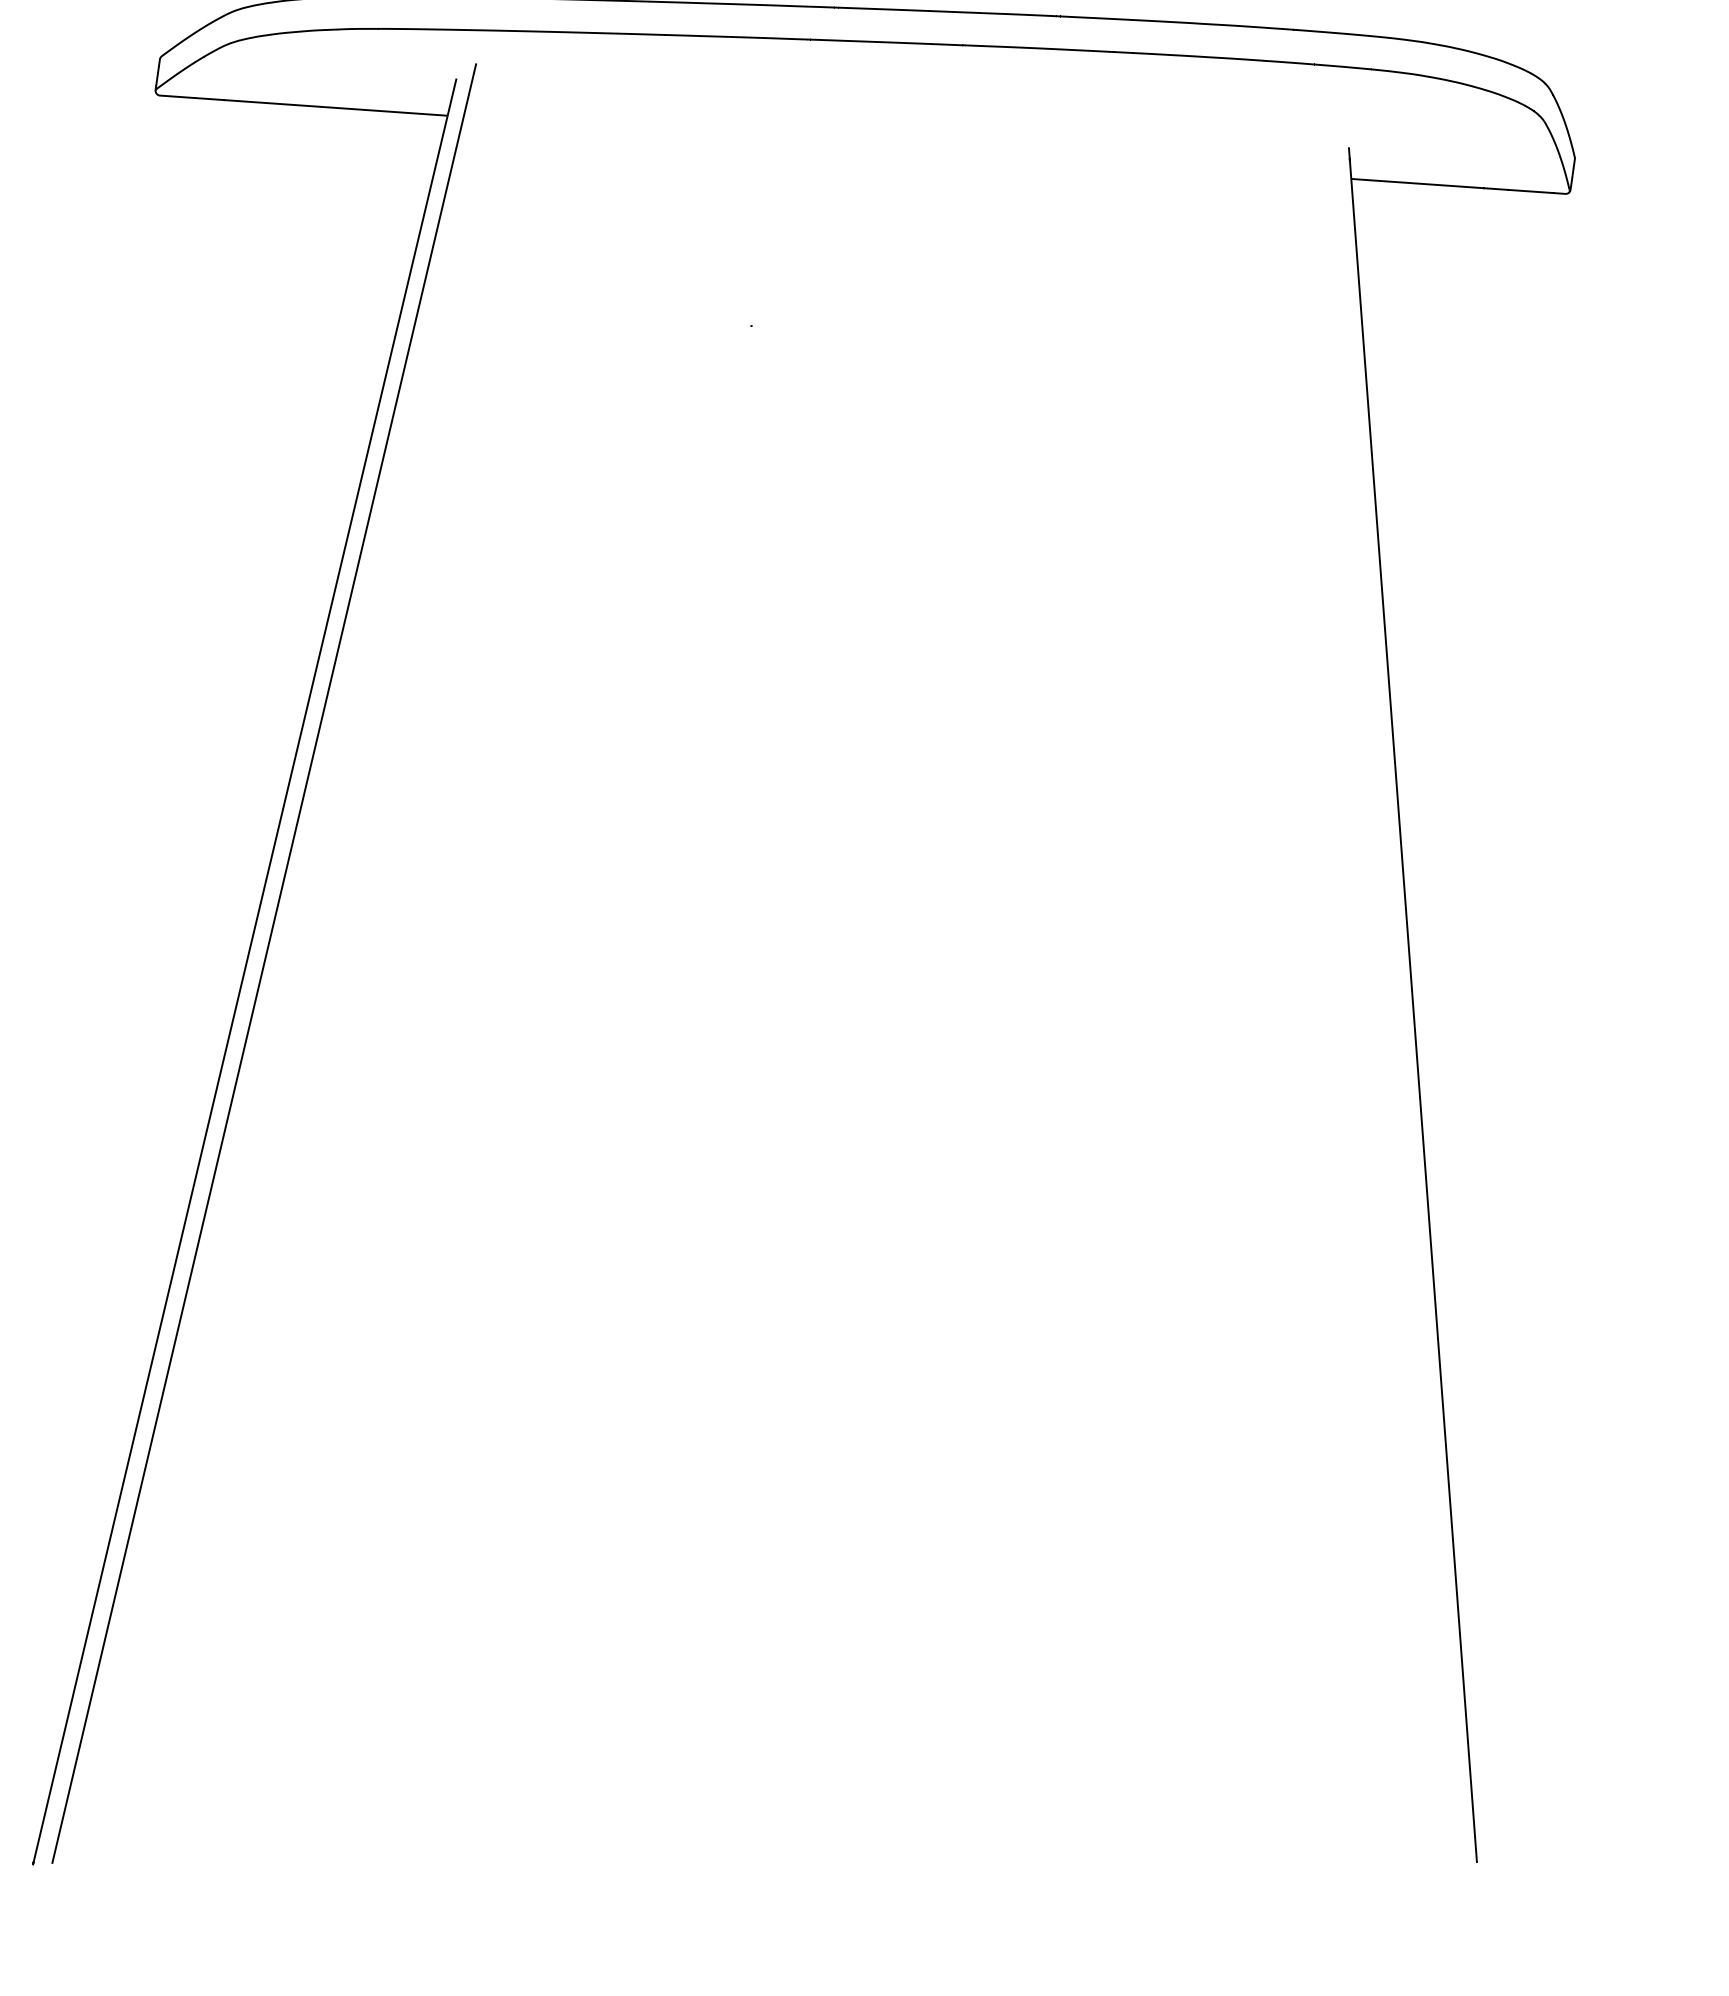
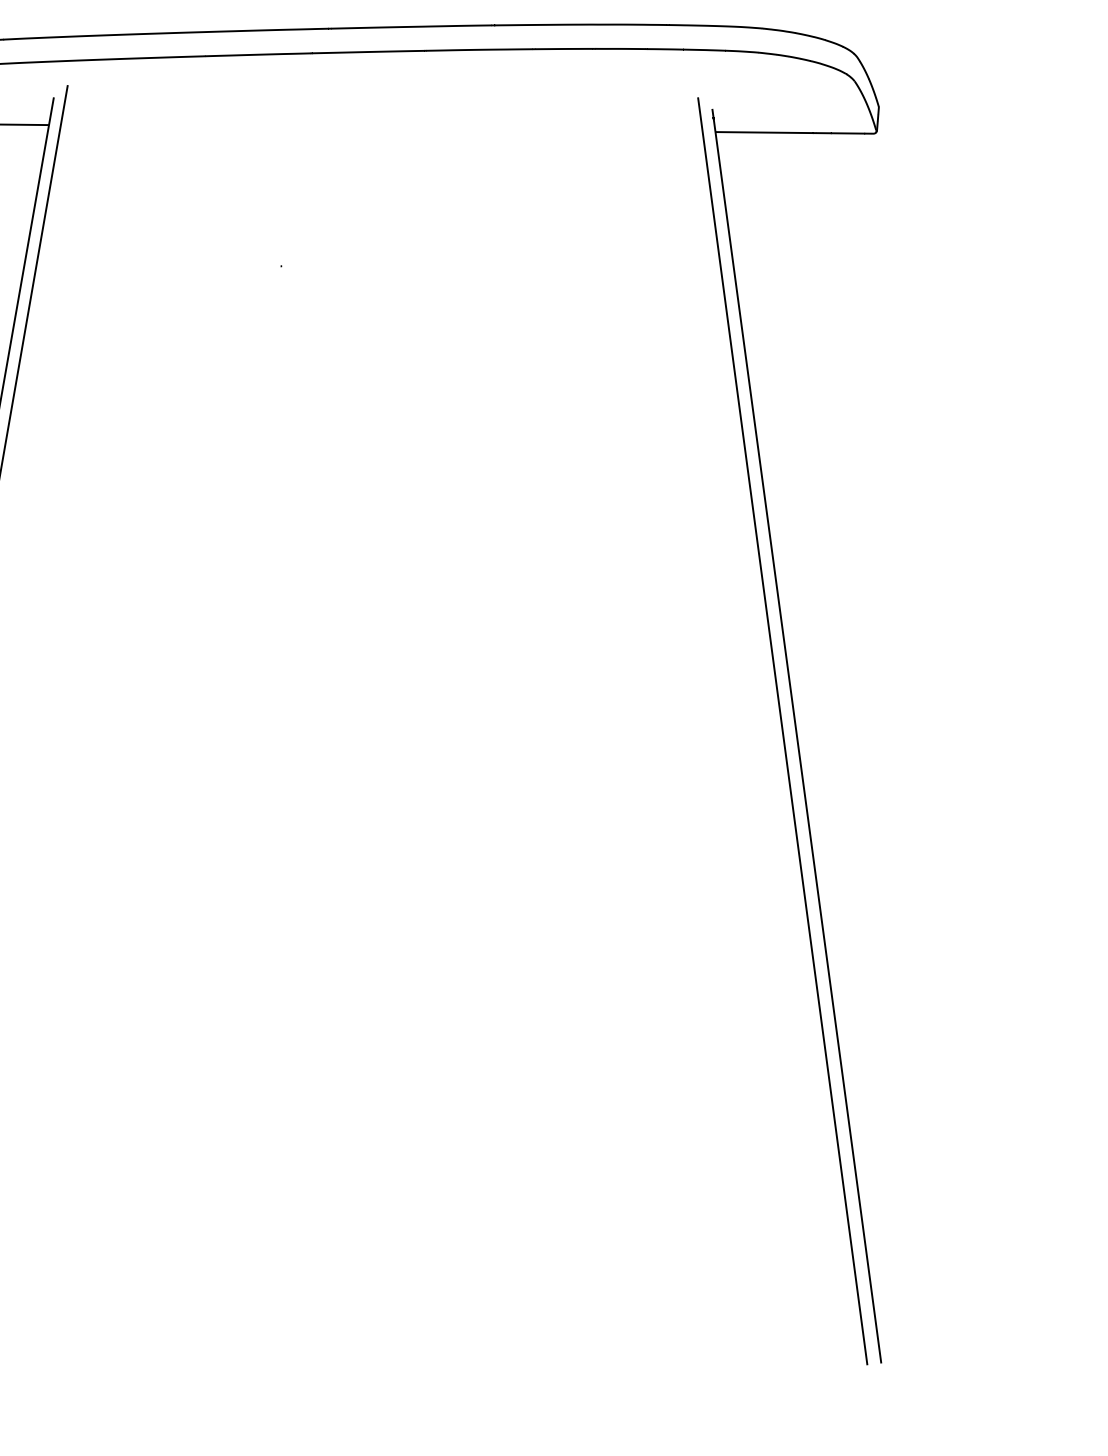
line: (1393, 996) -> (782, 730), added

